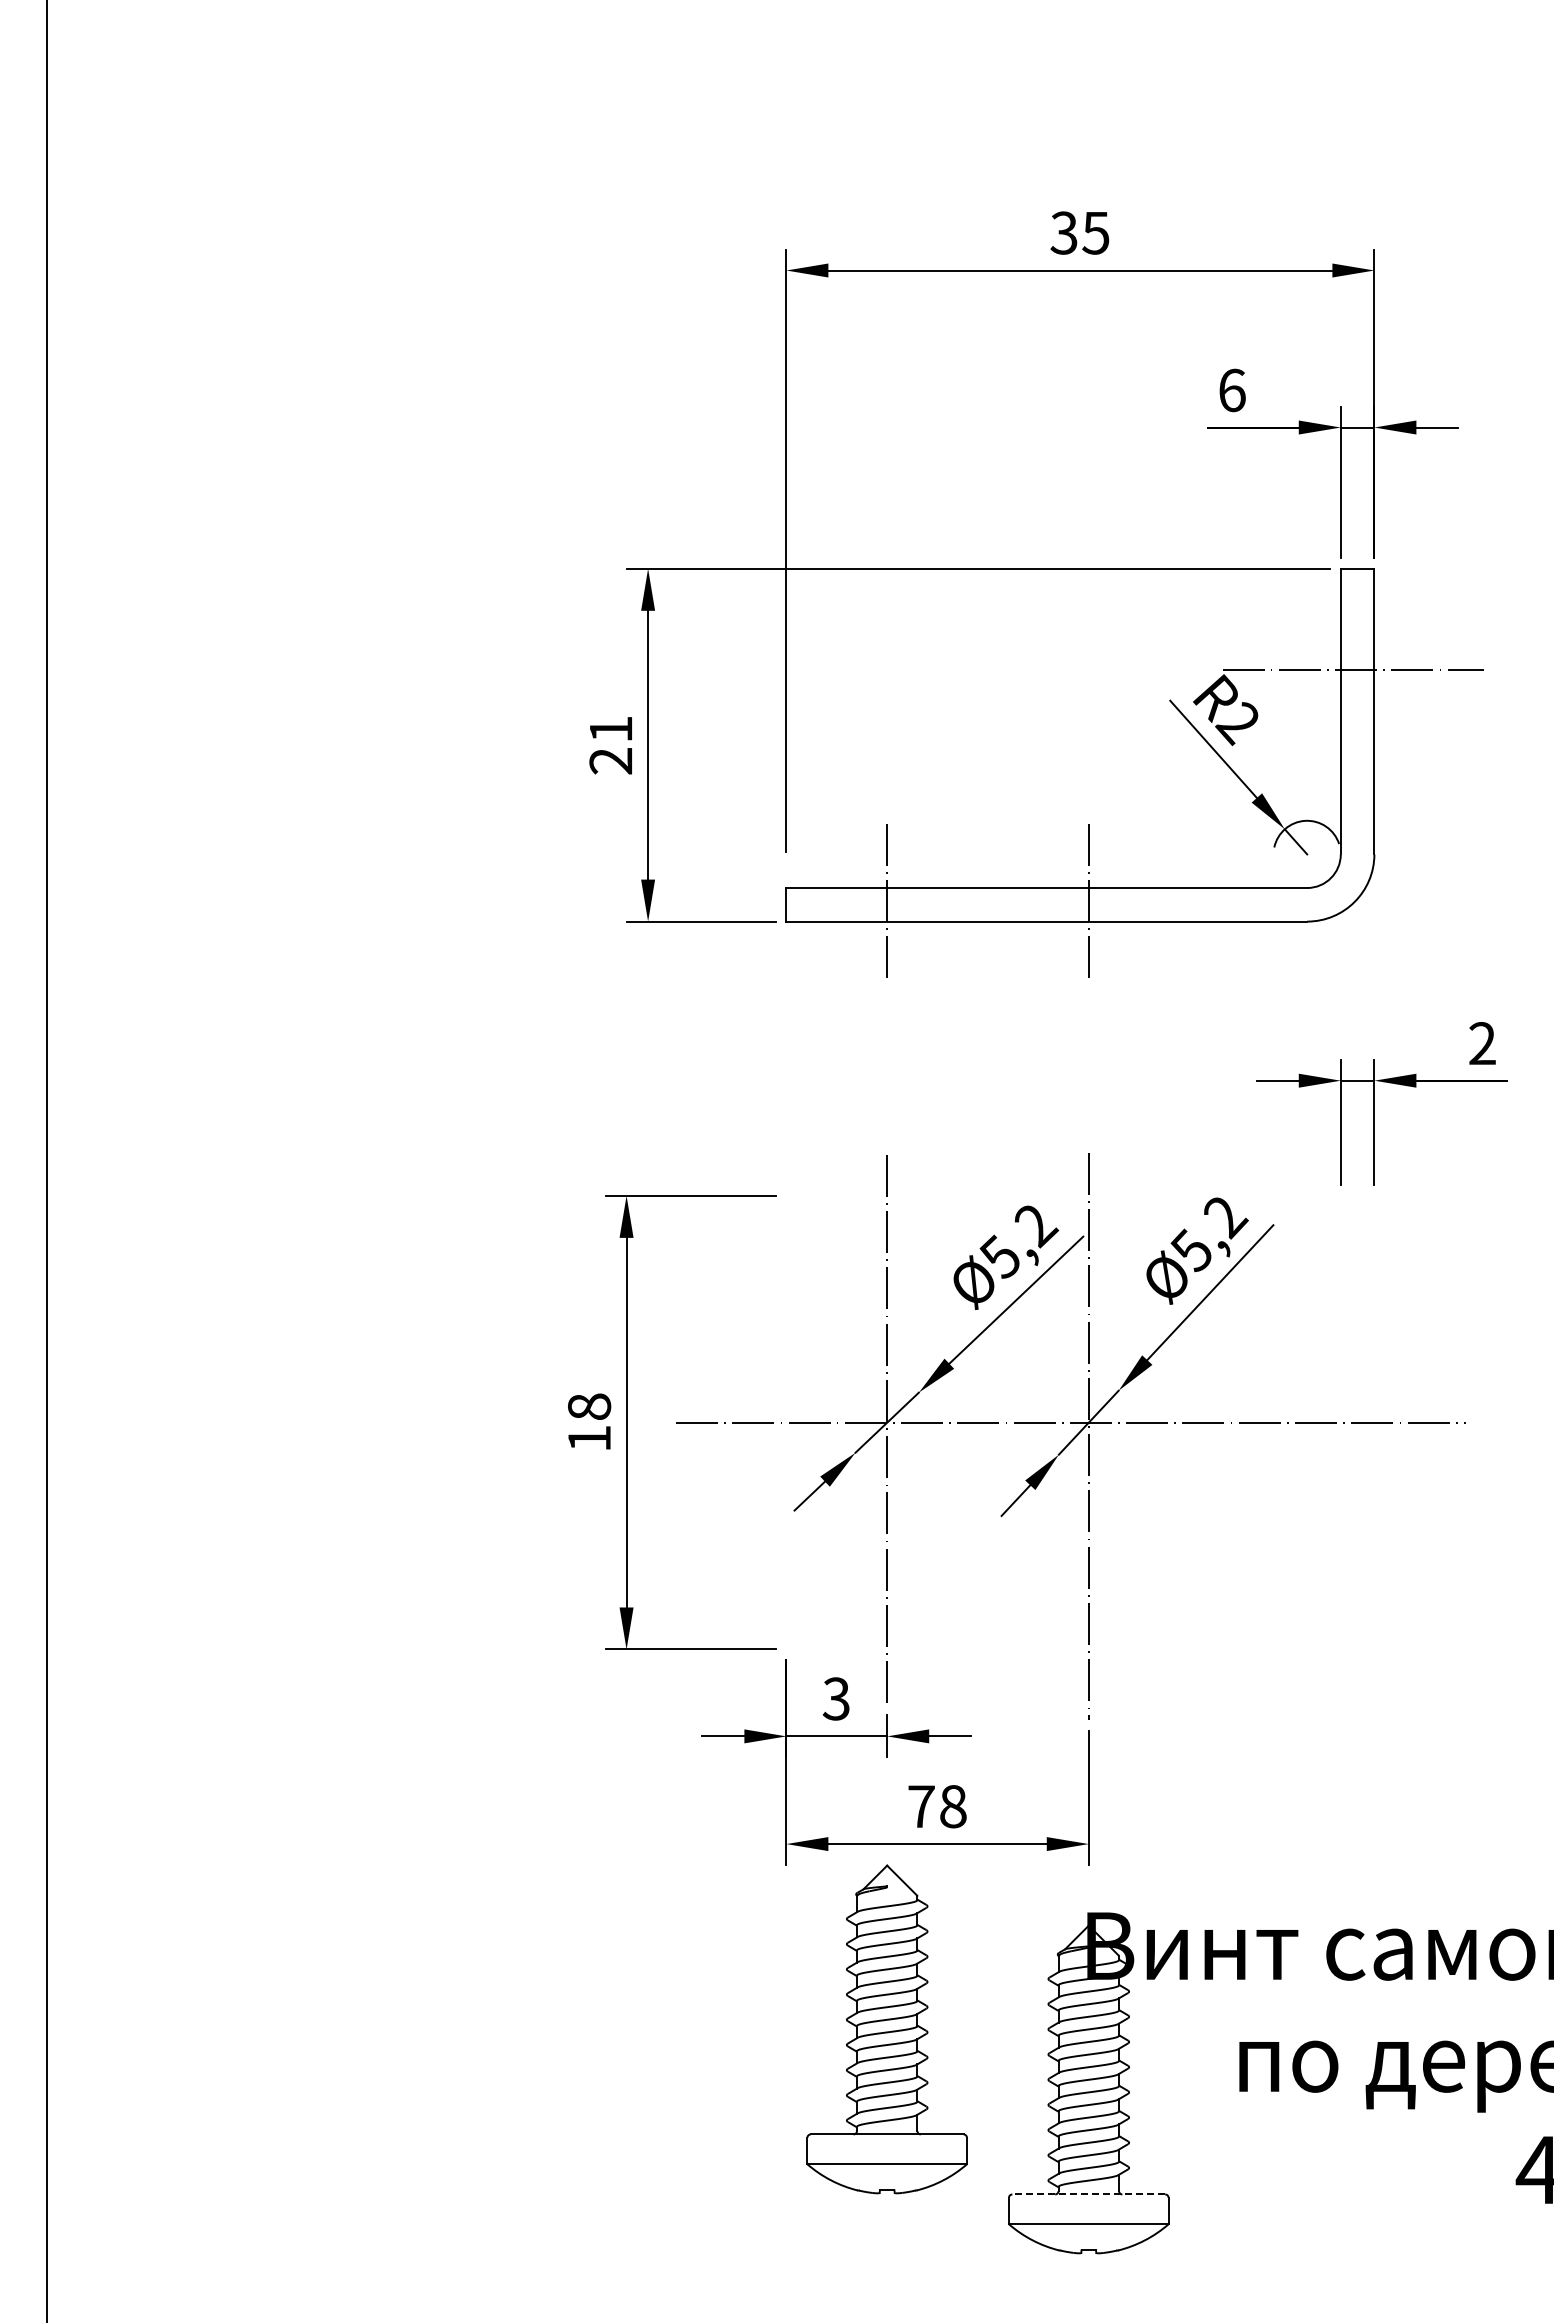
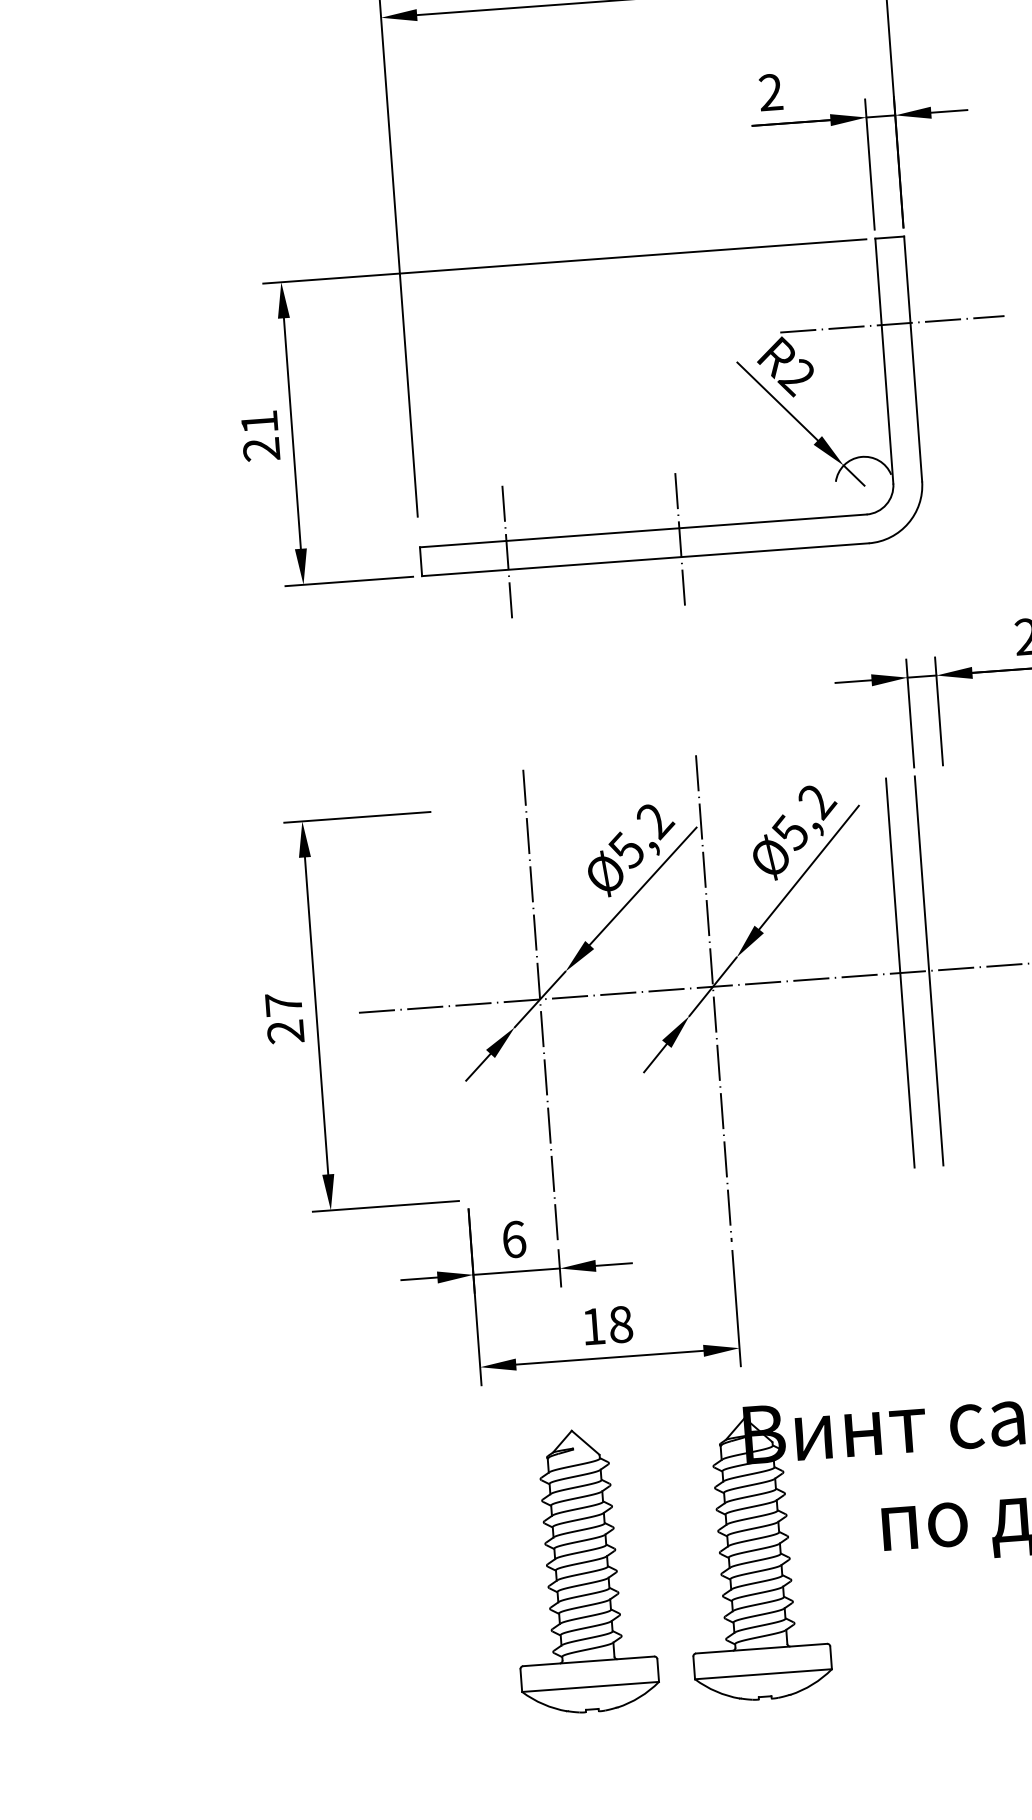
text: (1232, 390) -> (771, 92), 6 -> 2
text: (589, 1422) -> (284, 1018), 18 -> 27
line: (1307, 1422) -> (900, 972), added
line: (1340, 1422) -> (928, 970), added
text: (836, 1698) -> (514, 1239), 3 -> 6
text: (921, 1806) -> (593, 1326), 78 -> 18
part: (886, 2029) -> (581, 1571), moved
line: (1088, 2194) -> (761, 1648), dashed -> solid

